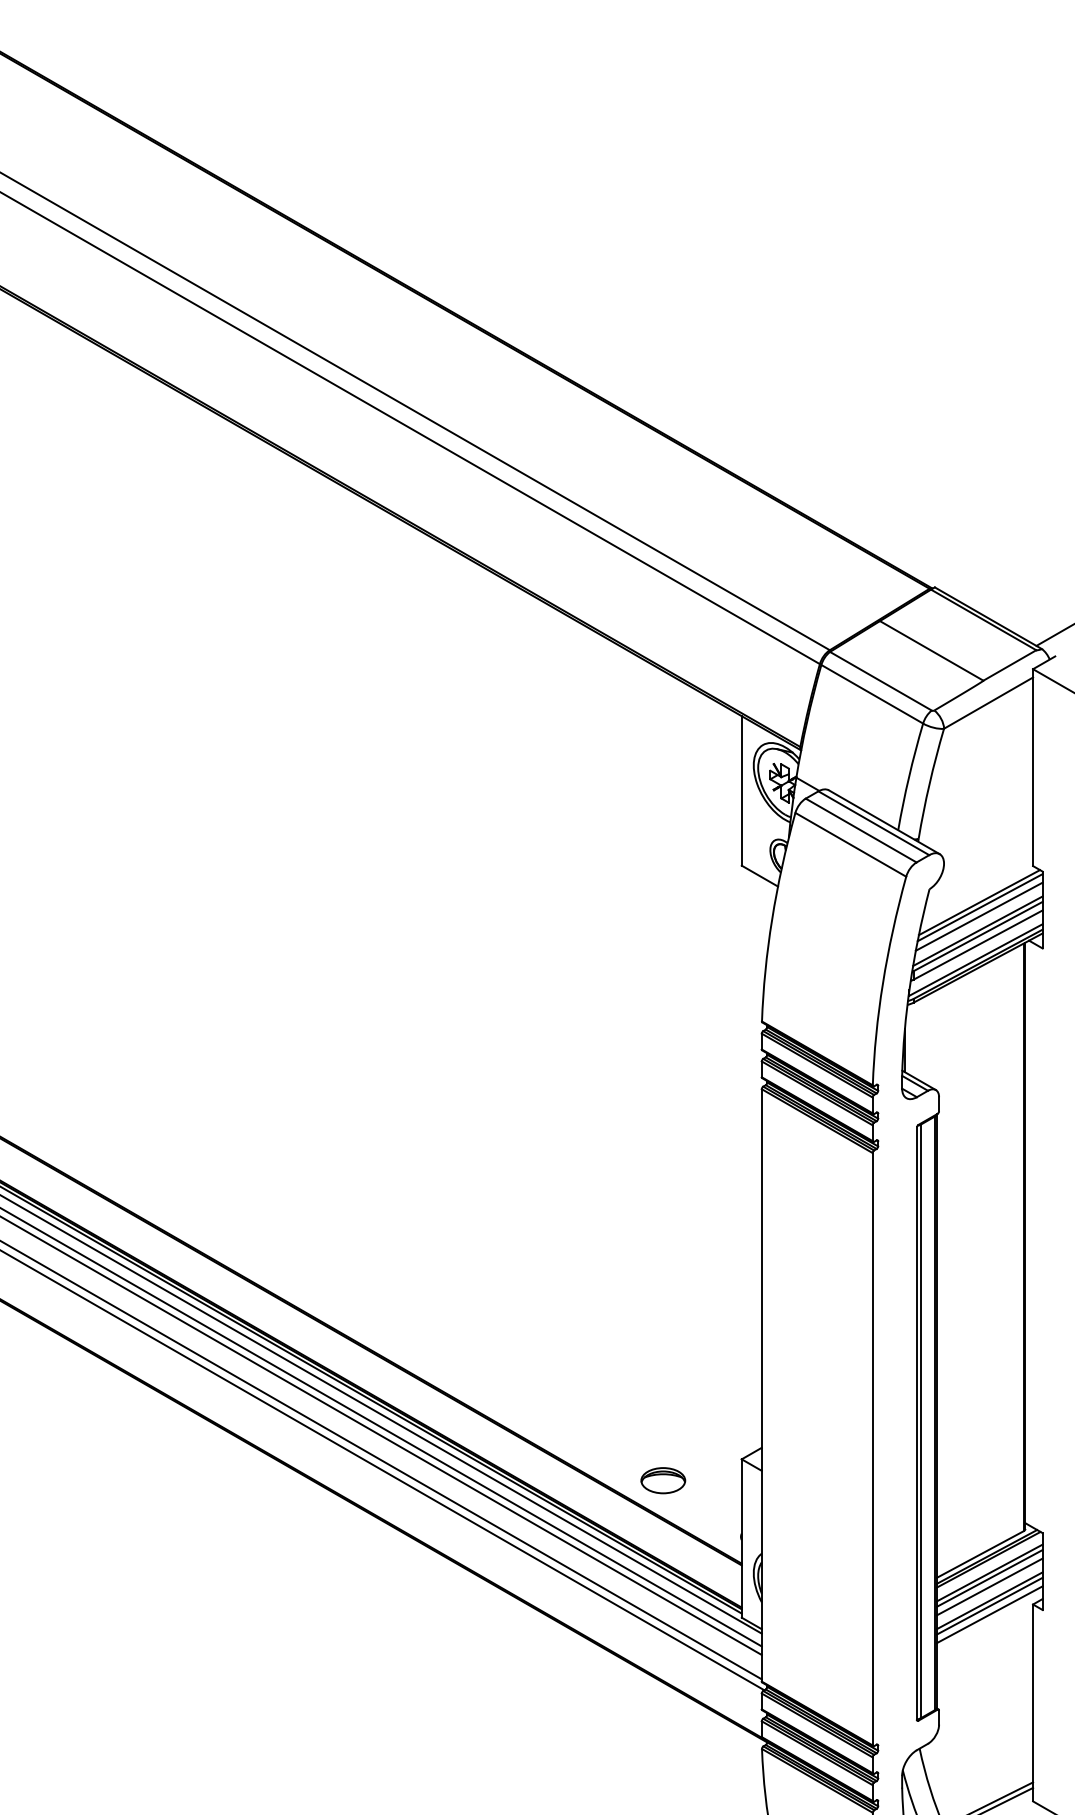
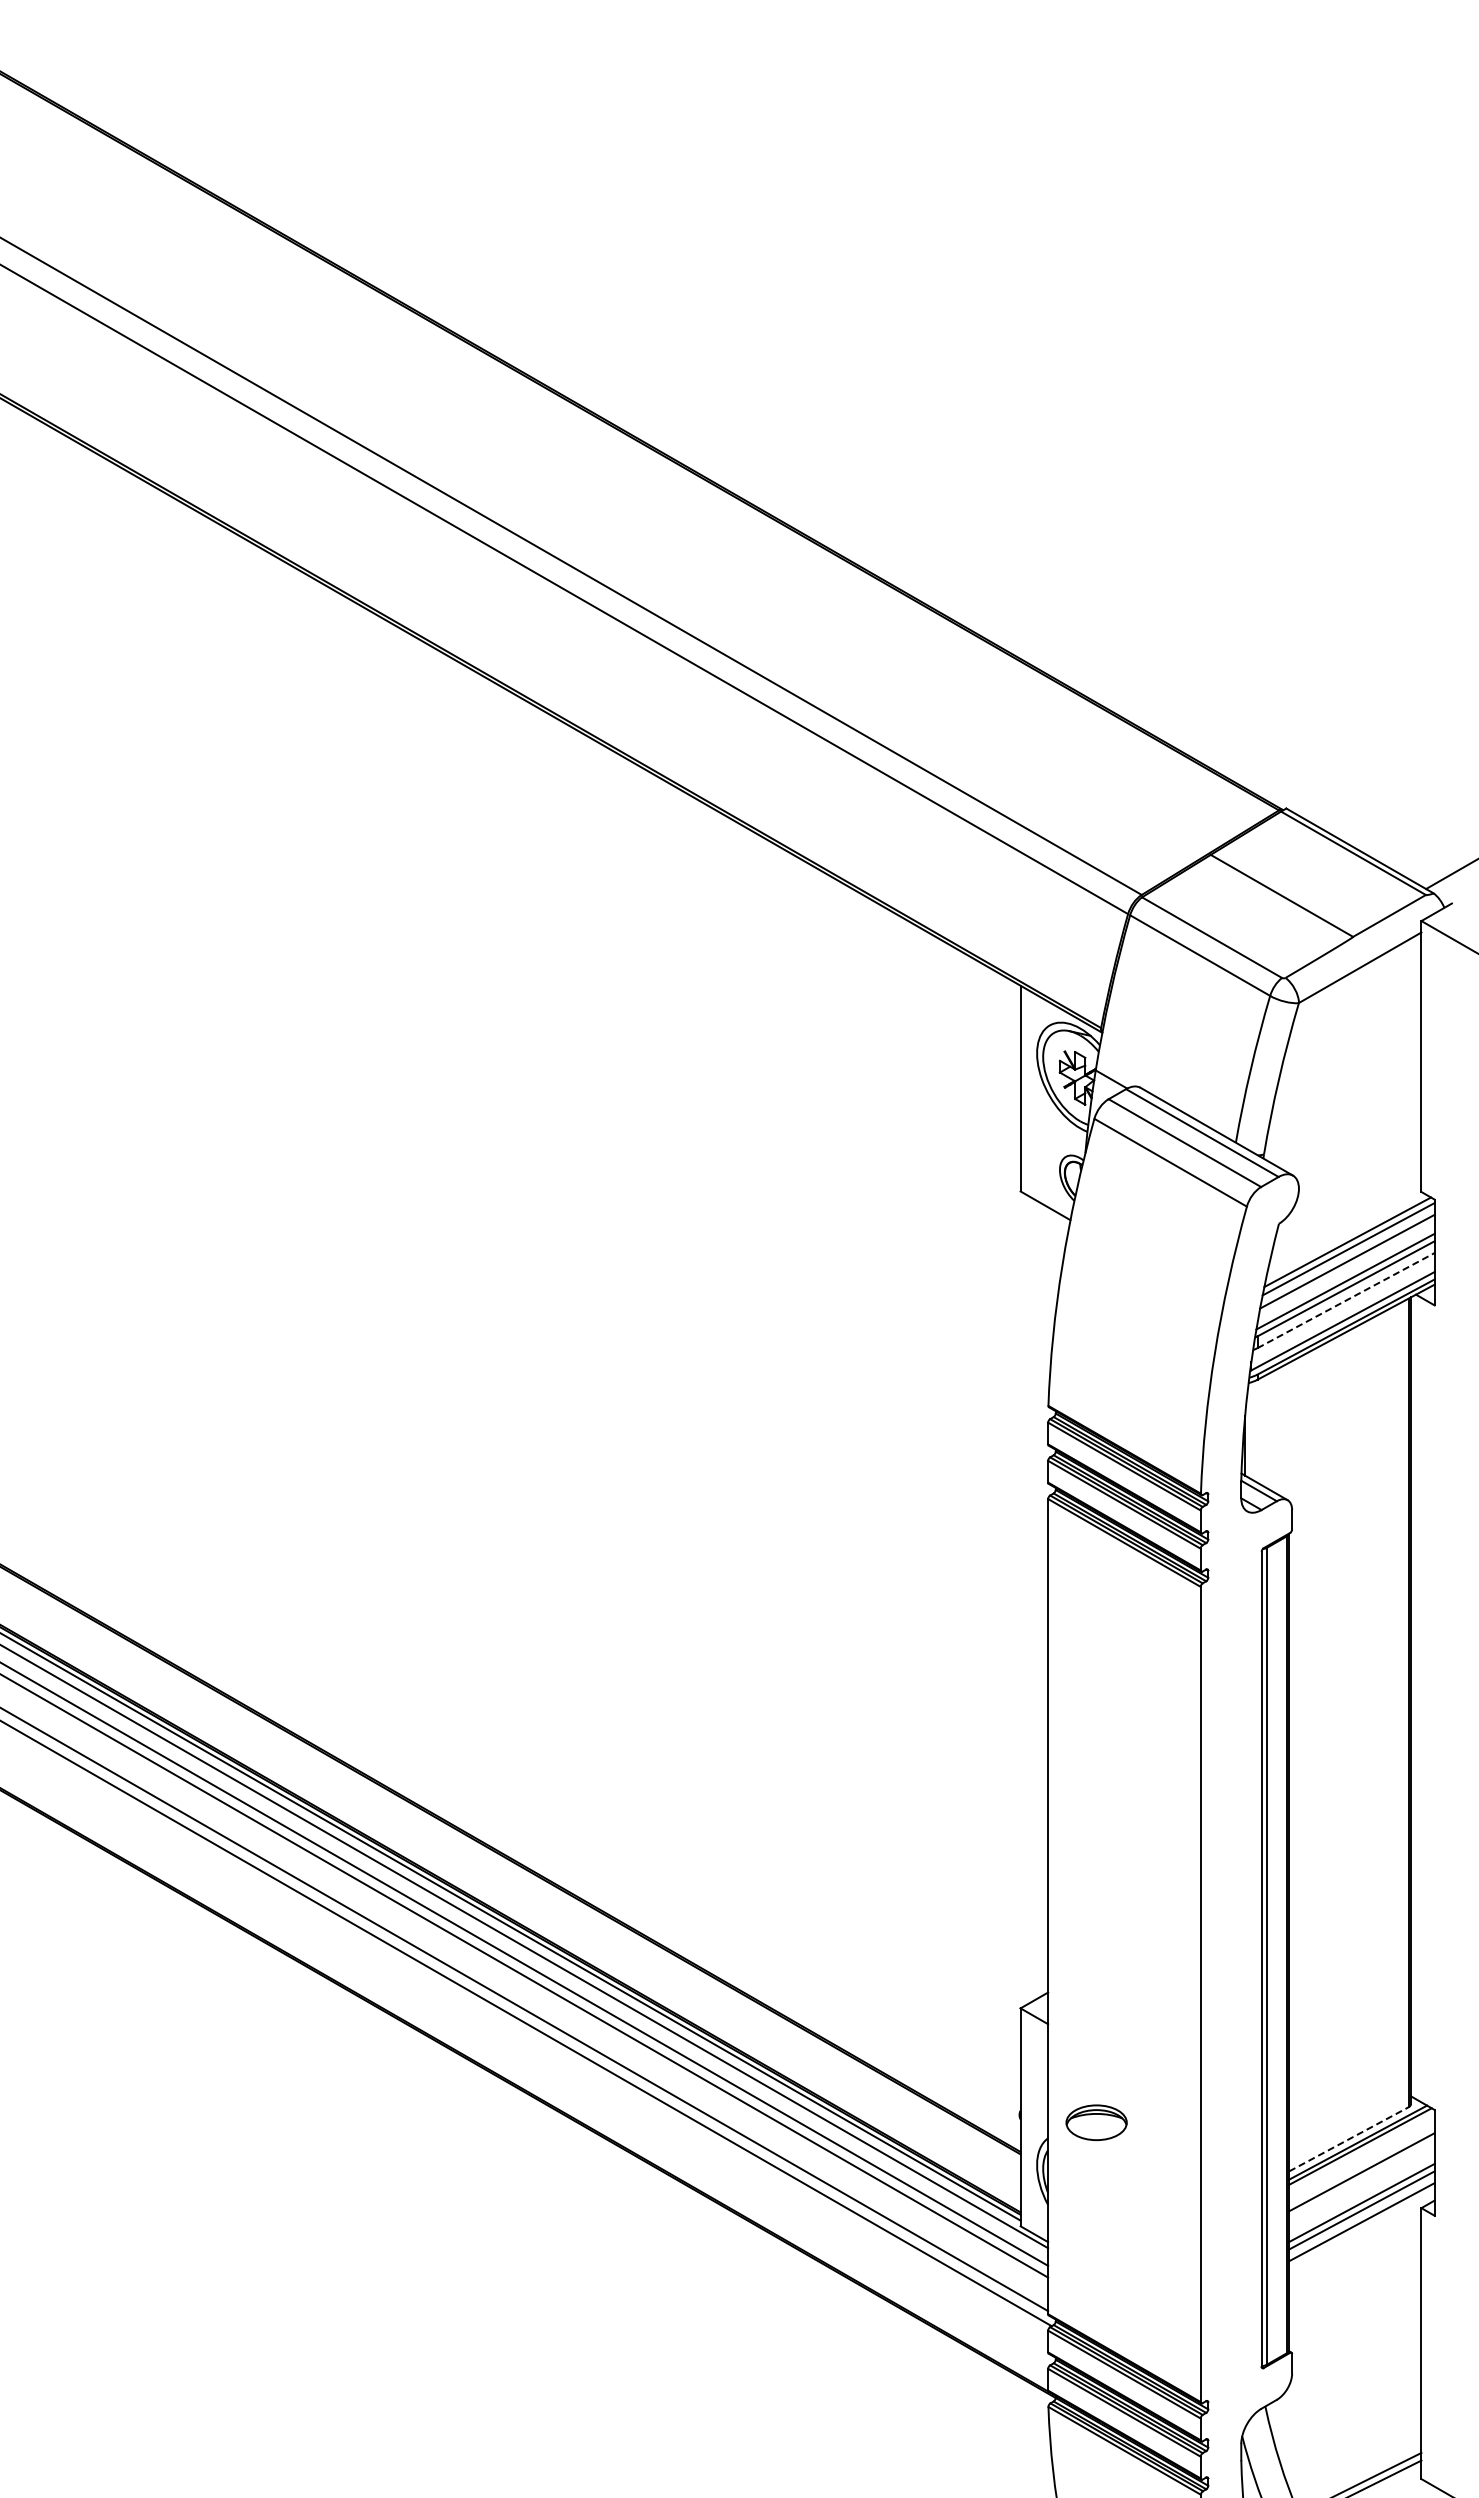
line: (978, 944) -> (1346, 1300), solid -> dashed
part: (663, 1480) -> (1096, 2122), moved
line: (980, 1554) -> (1348, 2139), solid -> dashed
line: (989, 1572) -> (1361, 2164), removed
line: (989, 1586) -> (1361, 2183), removed

